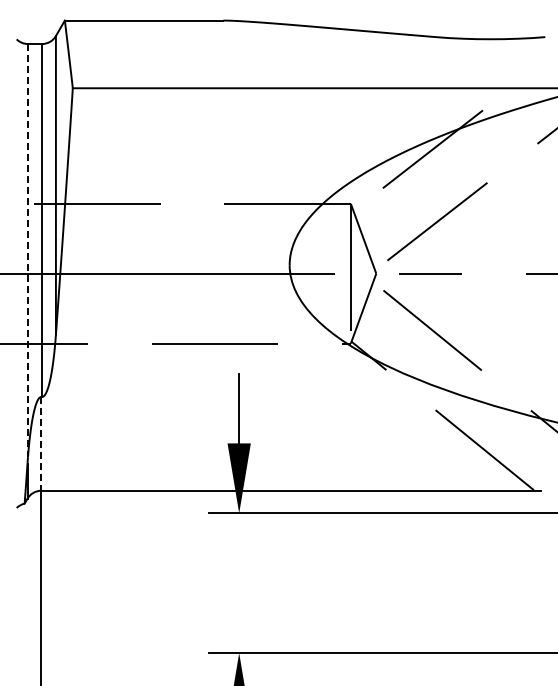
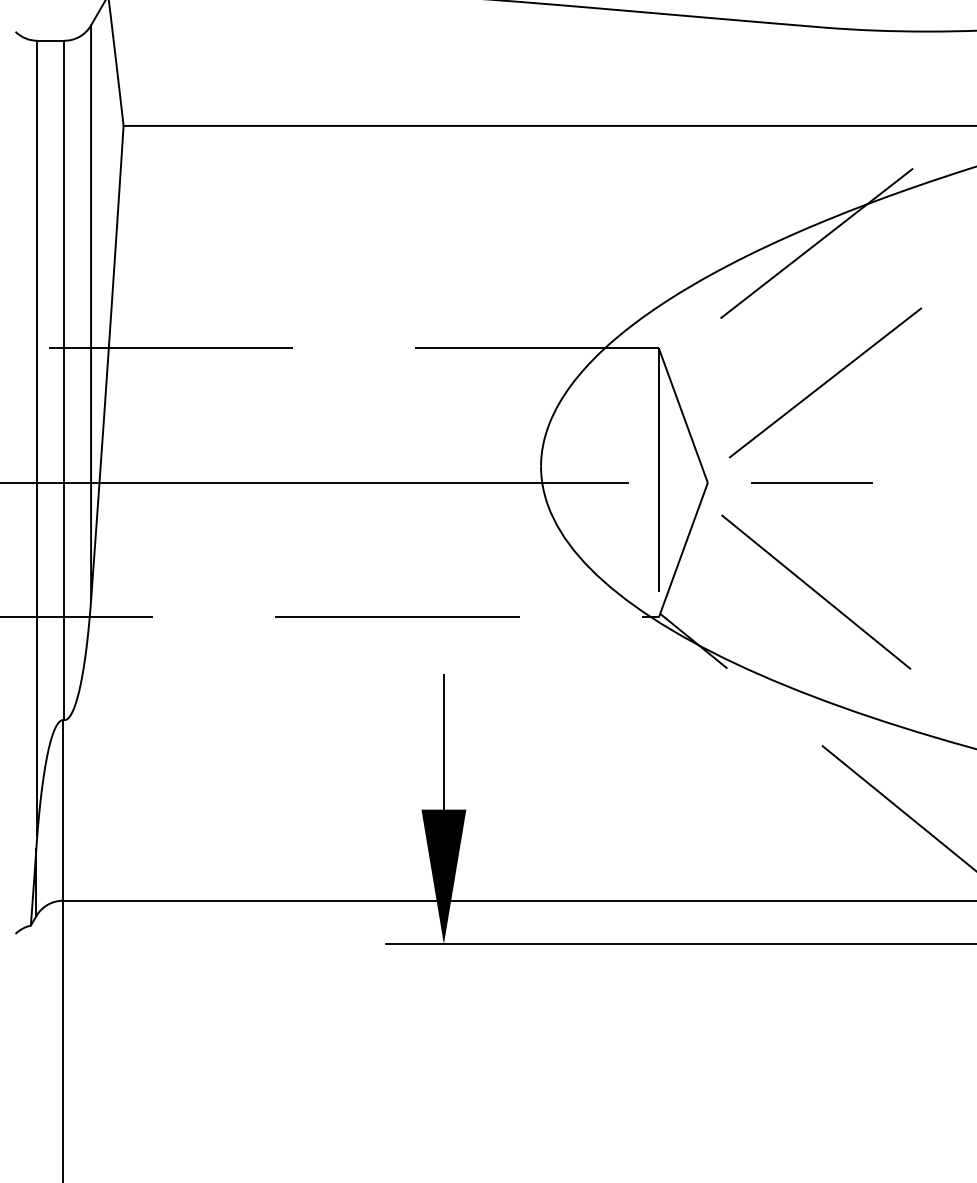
line: (27, 250) -> (36, 438), dashed -> solid
line: (41, 443) -> (63, 809), dashed -> solid

